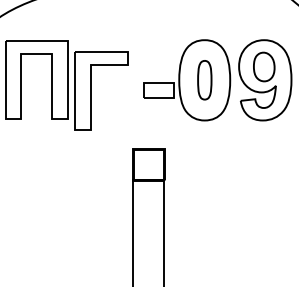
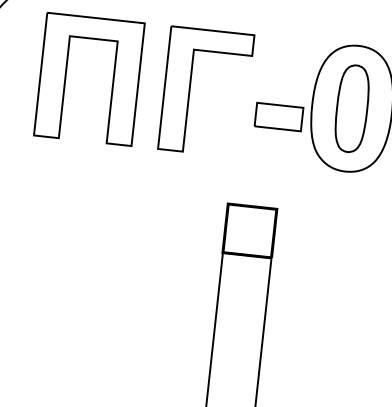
part: (204, 79) -> (351, 107), size x1.43
part: (91, 90) -> (190, 89), moved

